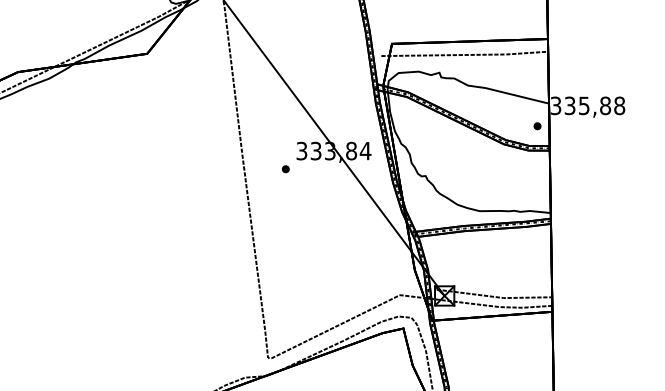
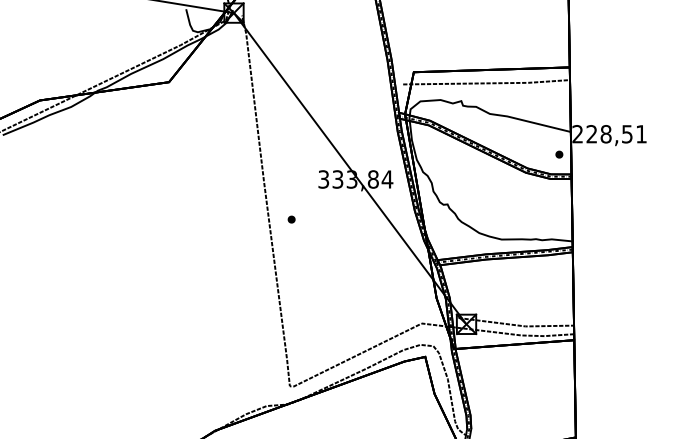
text: (587, 106) -> (609, 134), 335,88 -> 228,51
part: (285, 169) -> (291, 219), moved

